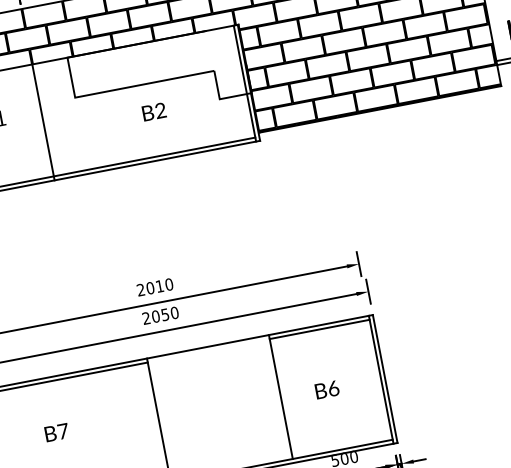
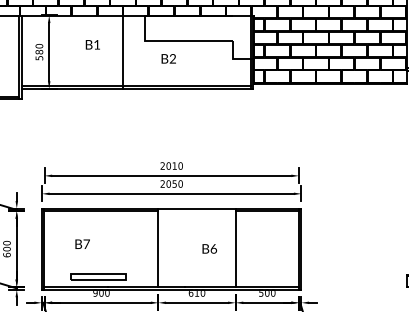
text: (153, 111) -> (168, 58), moved
text: (326, 389) -> (209, 248), moved
text: (56, 431) -> (82, 243), moved

